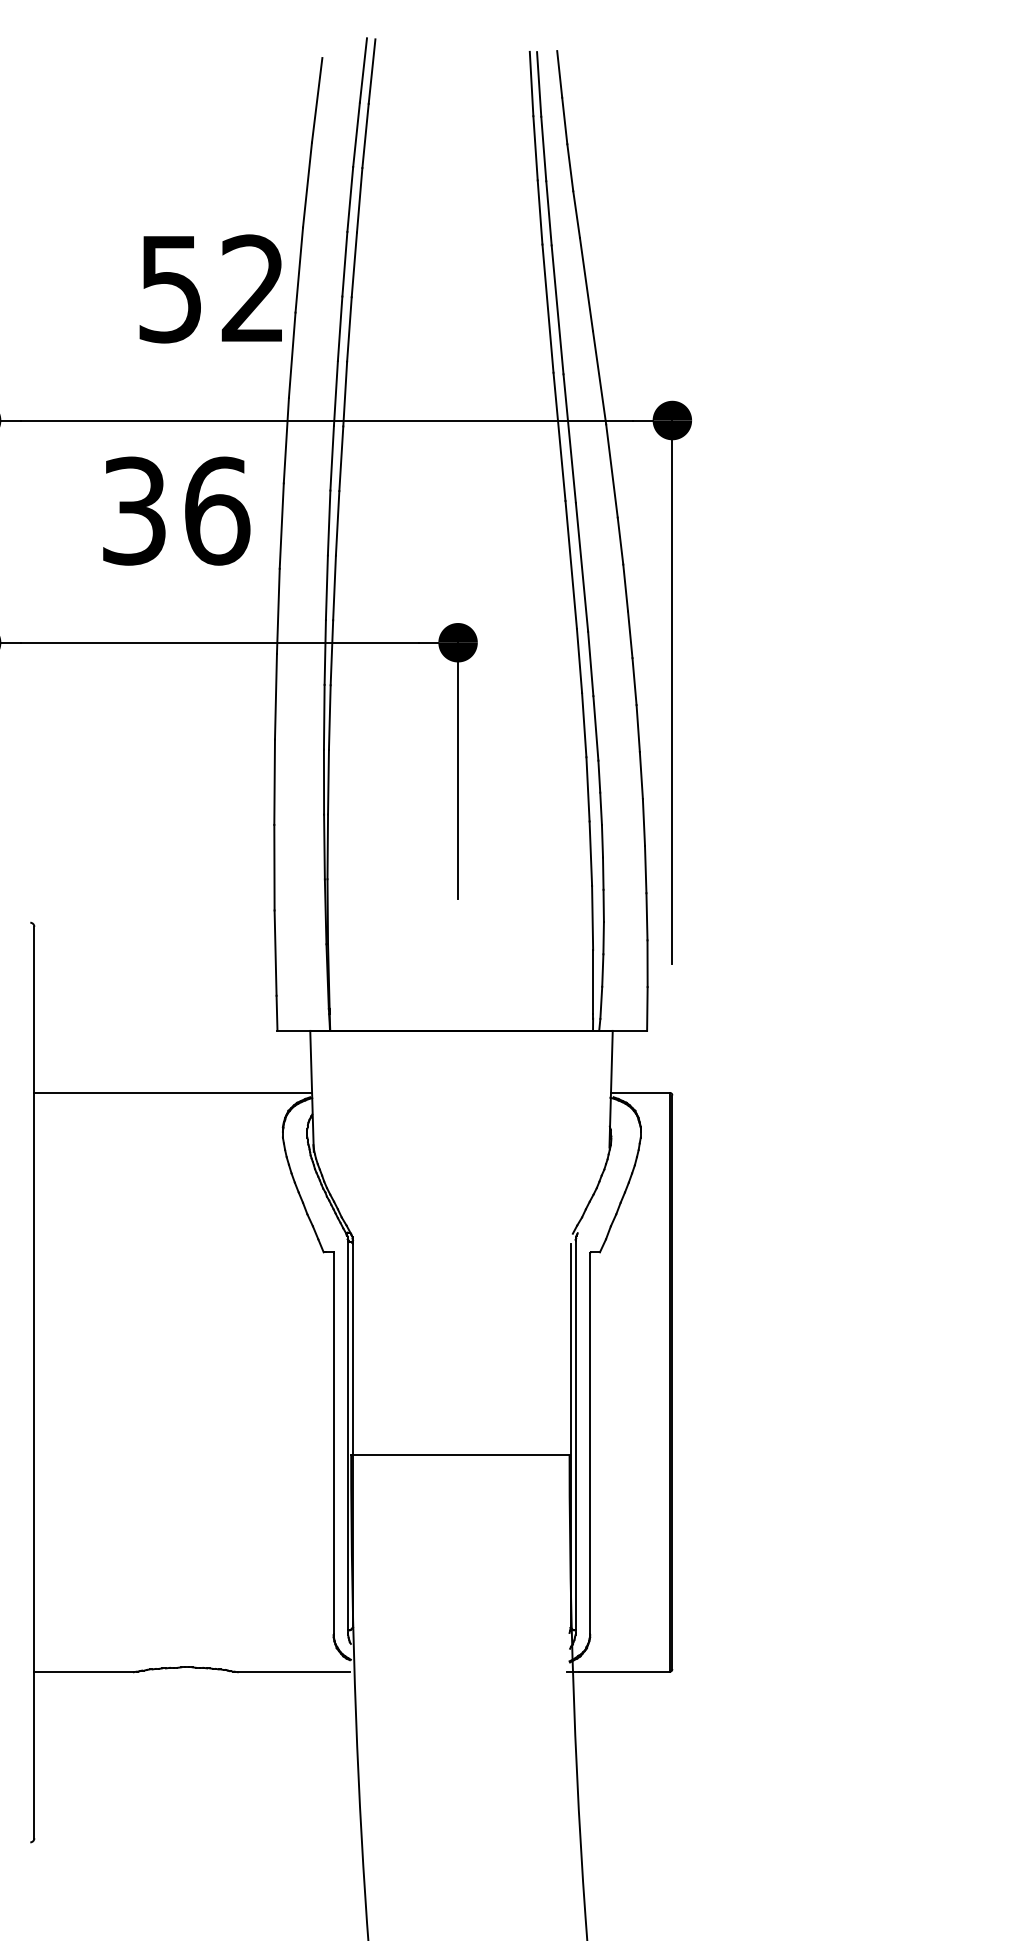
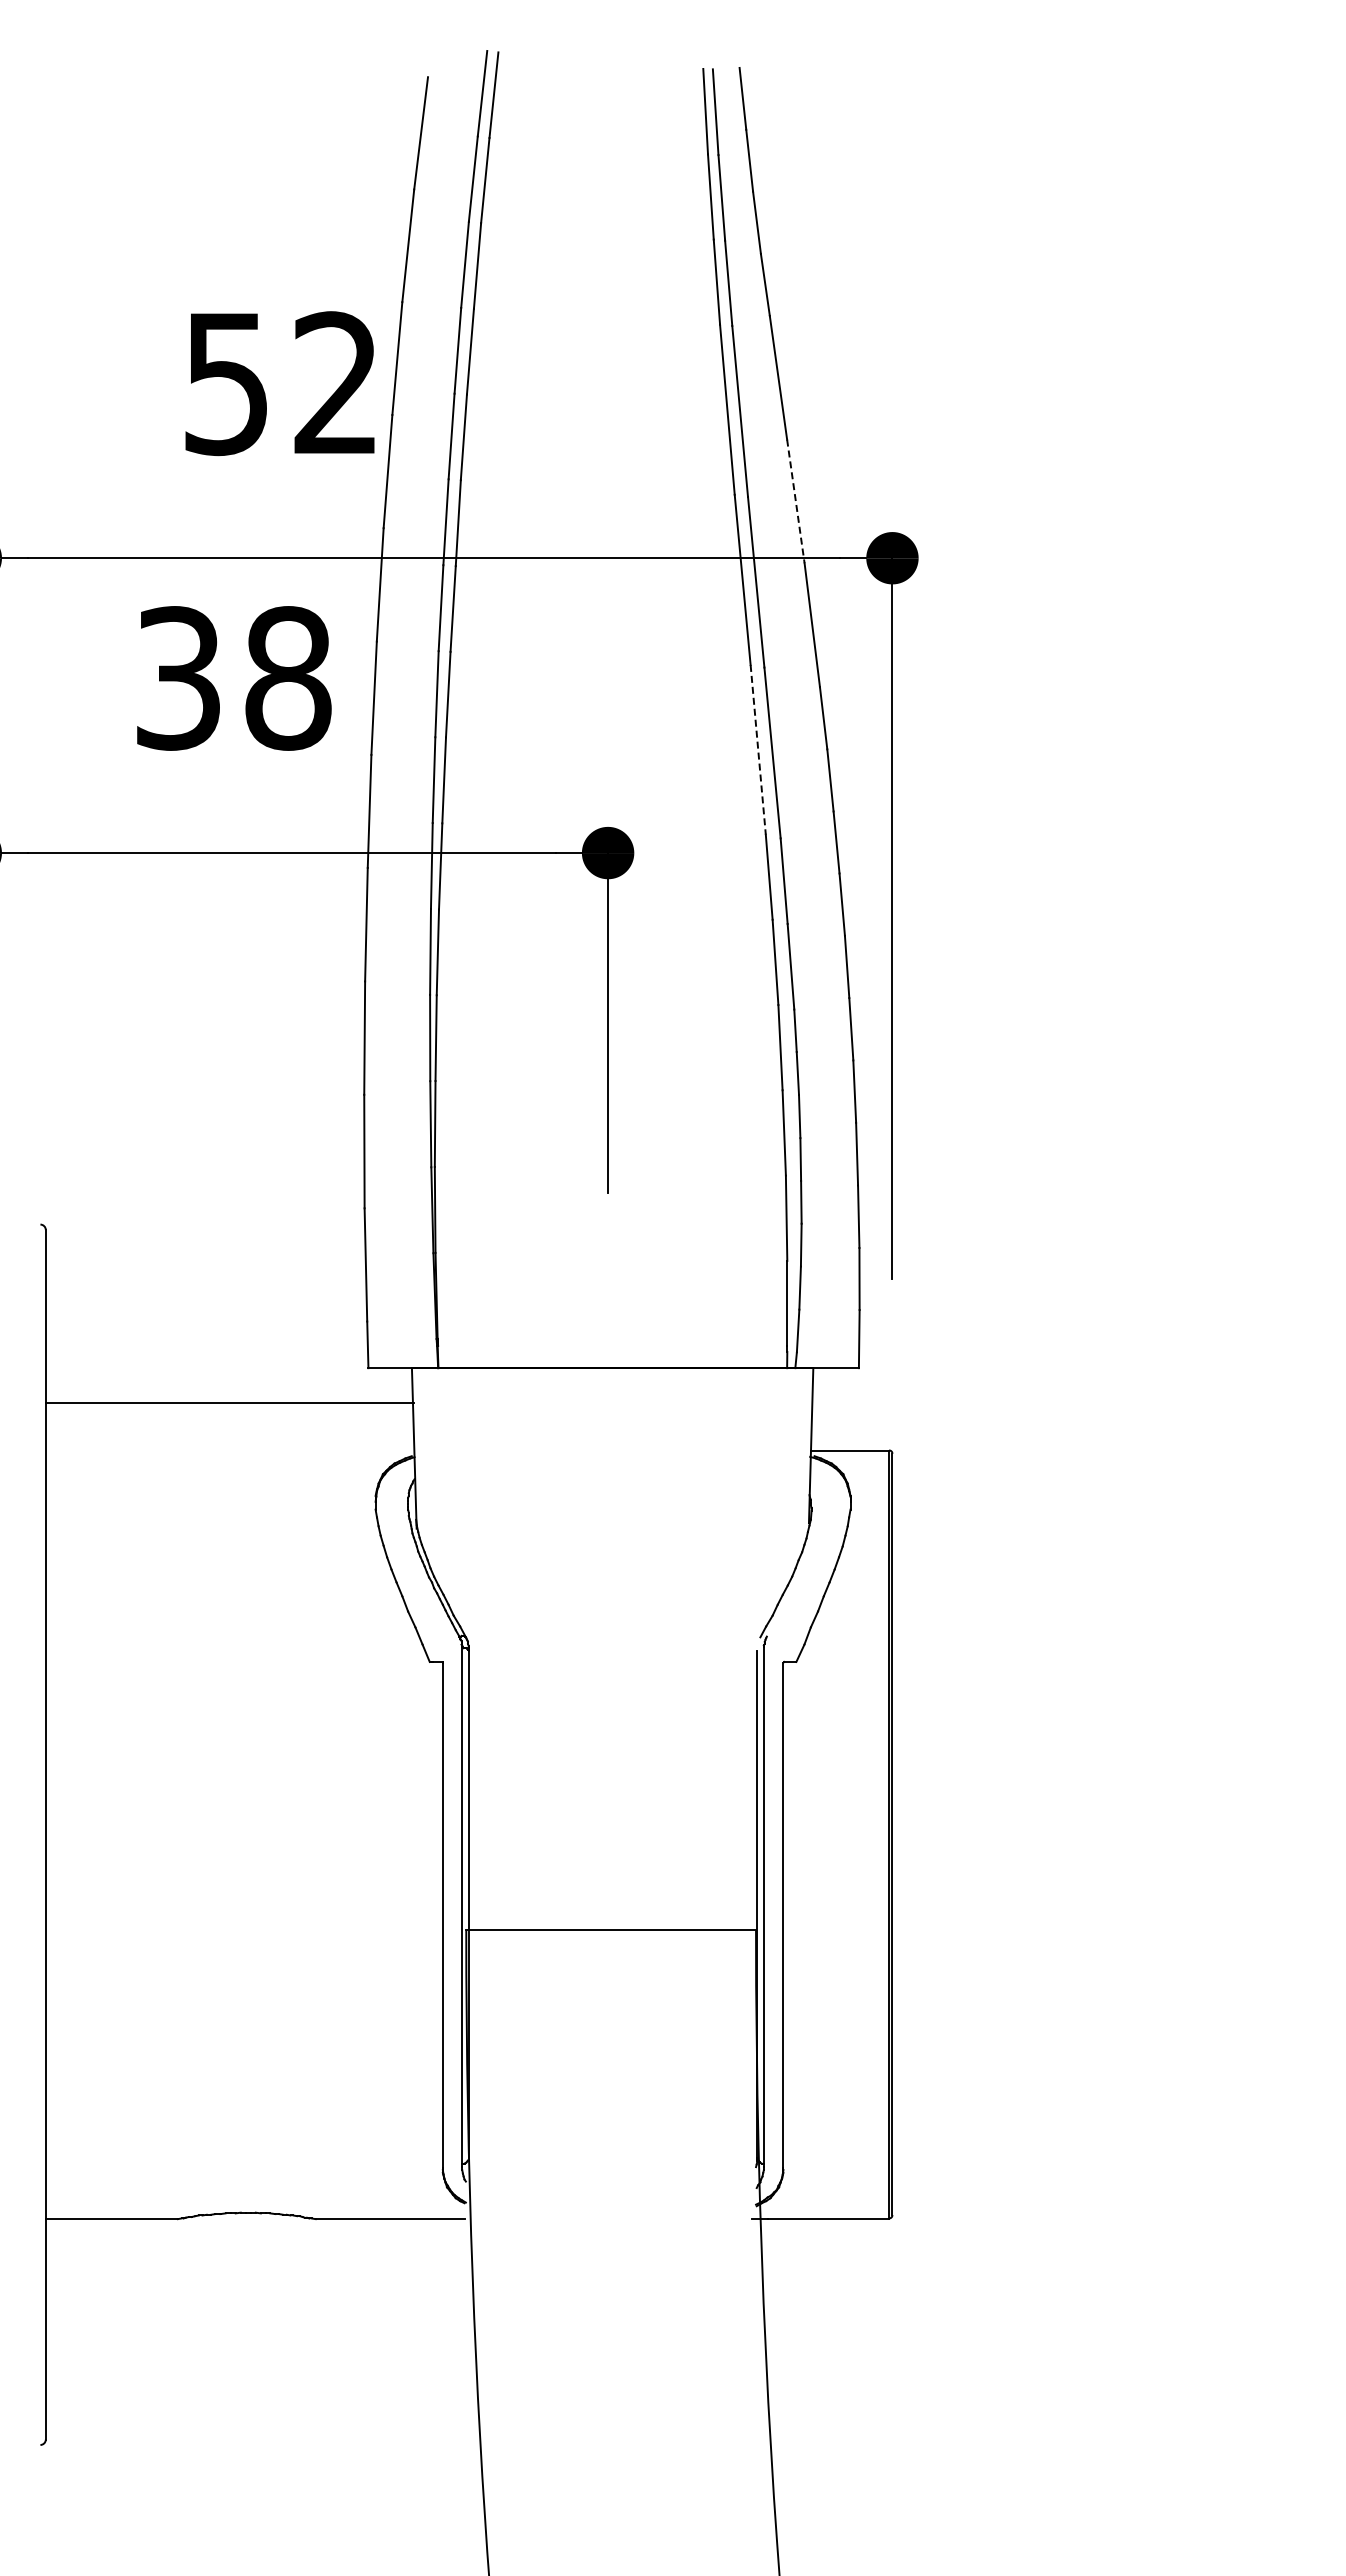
line: (599, 377) -> (795, 501), solid -> dashed
text: (217, 511) -> (288, 678), 36 -> 38
line: (571, 565) -> (758, 750), solid -> dashed
line: (172, 1093) -> (229, 1403), moved

